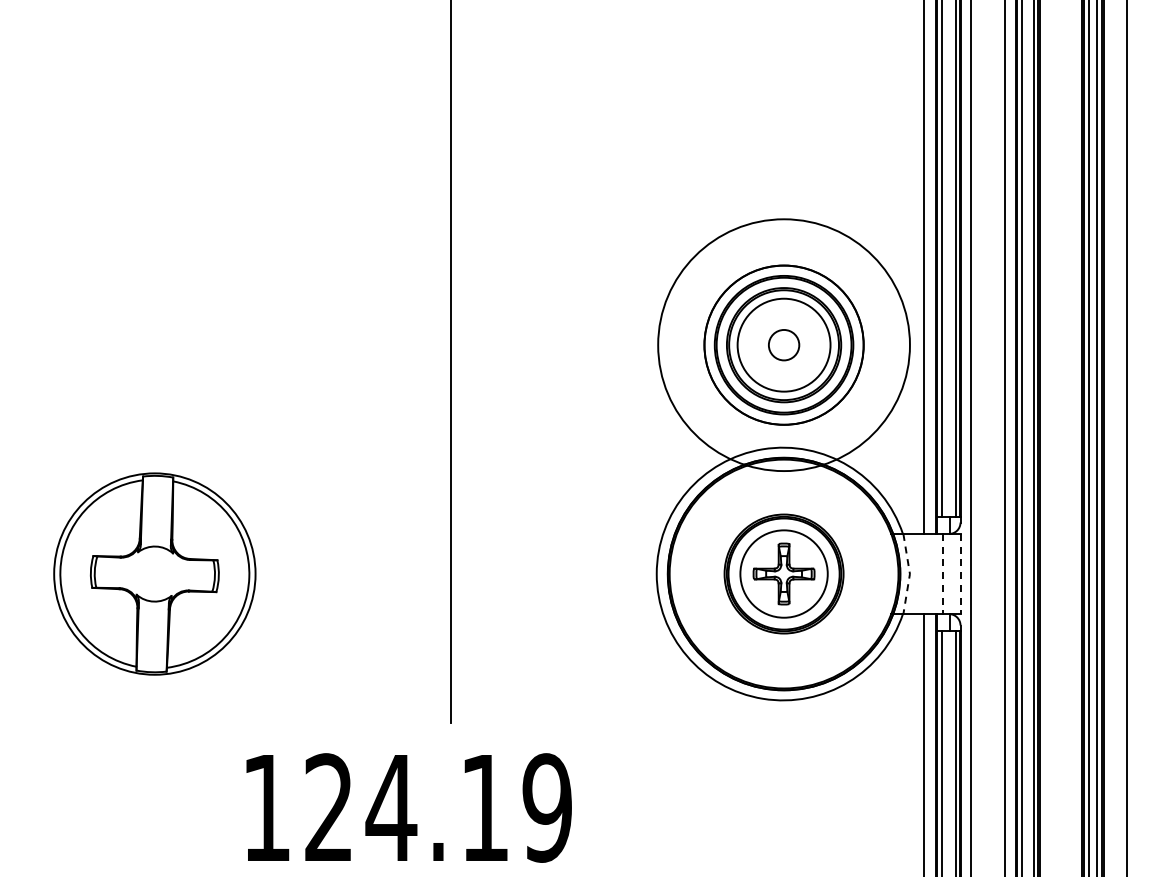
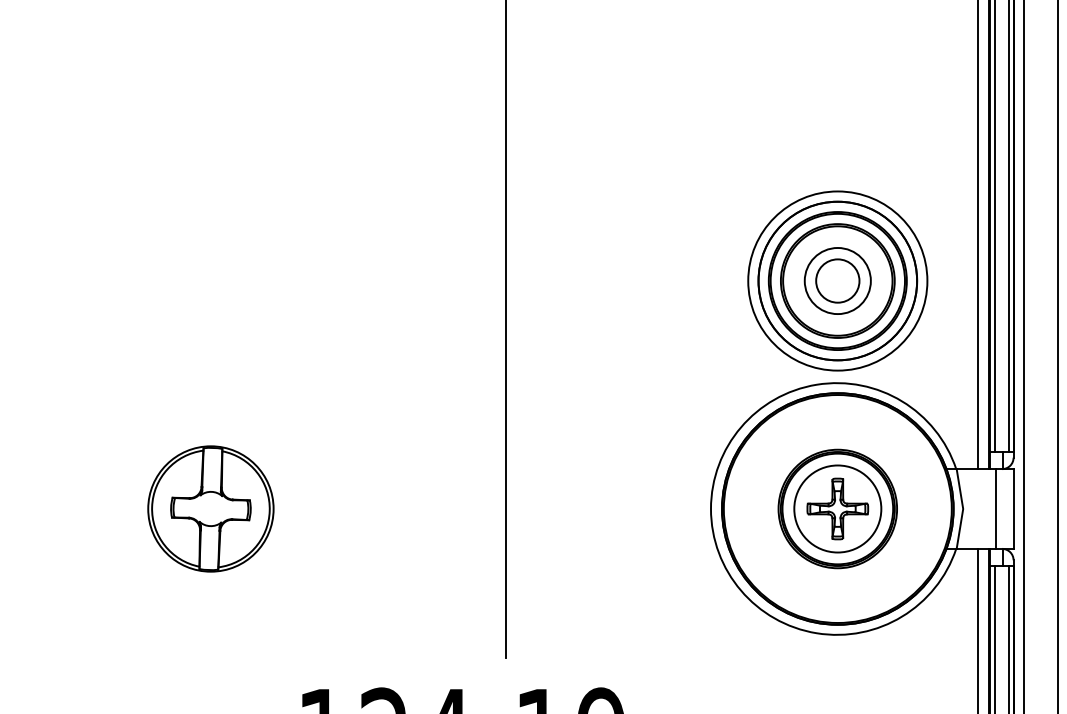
circle: (783, 344) -> (837, 280), size x1.43
circle: (783, 345) -> (837, 281), size x0.71
circle: (784, 345) -> (838, 281), size x0.71
part: (154, 573) -> (210, 508), size x0.62
line: (909, 574) -> (962, 509), dashed -> solid
line: (942, 574) -> (995, 509), dashed -> solid
line: (961, 574) -> (1014, 509), dashed -> solid

